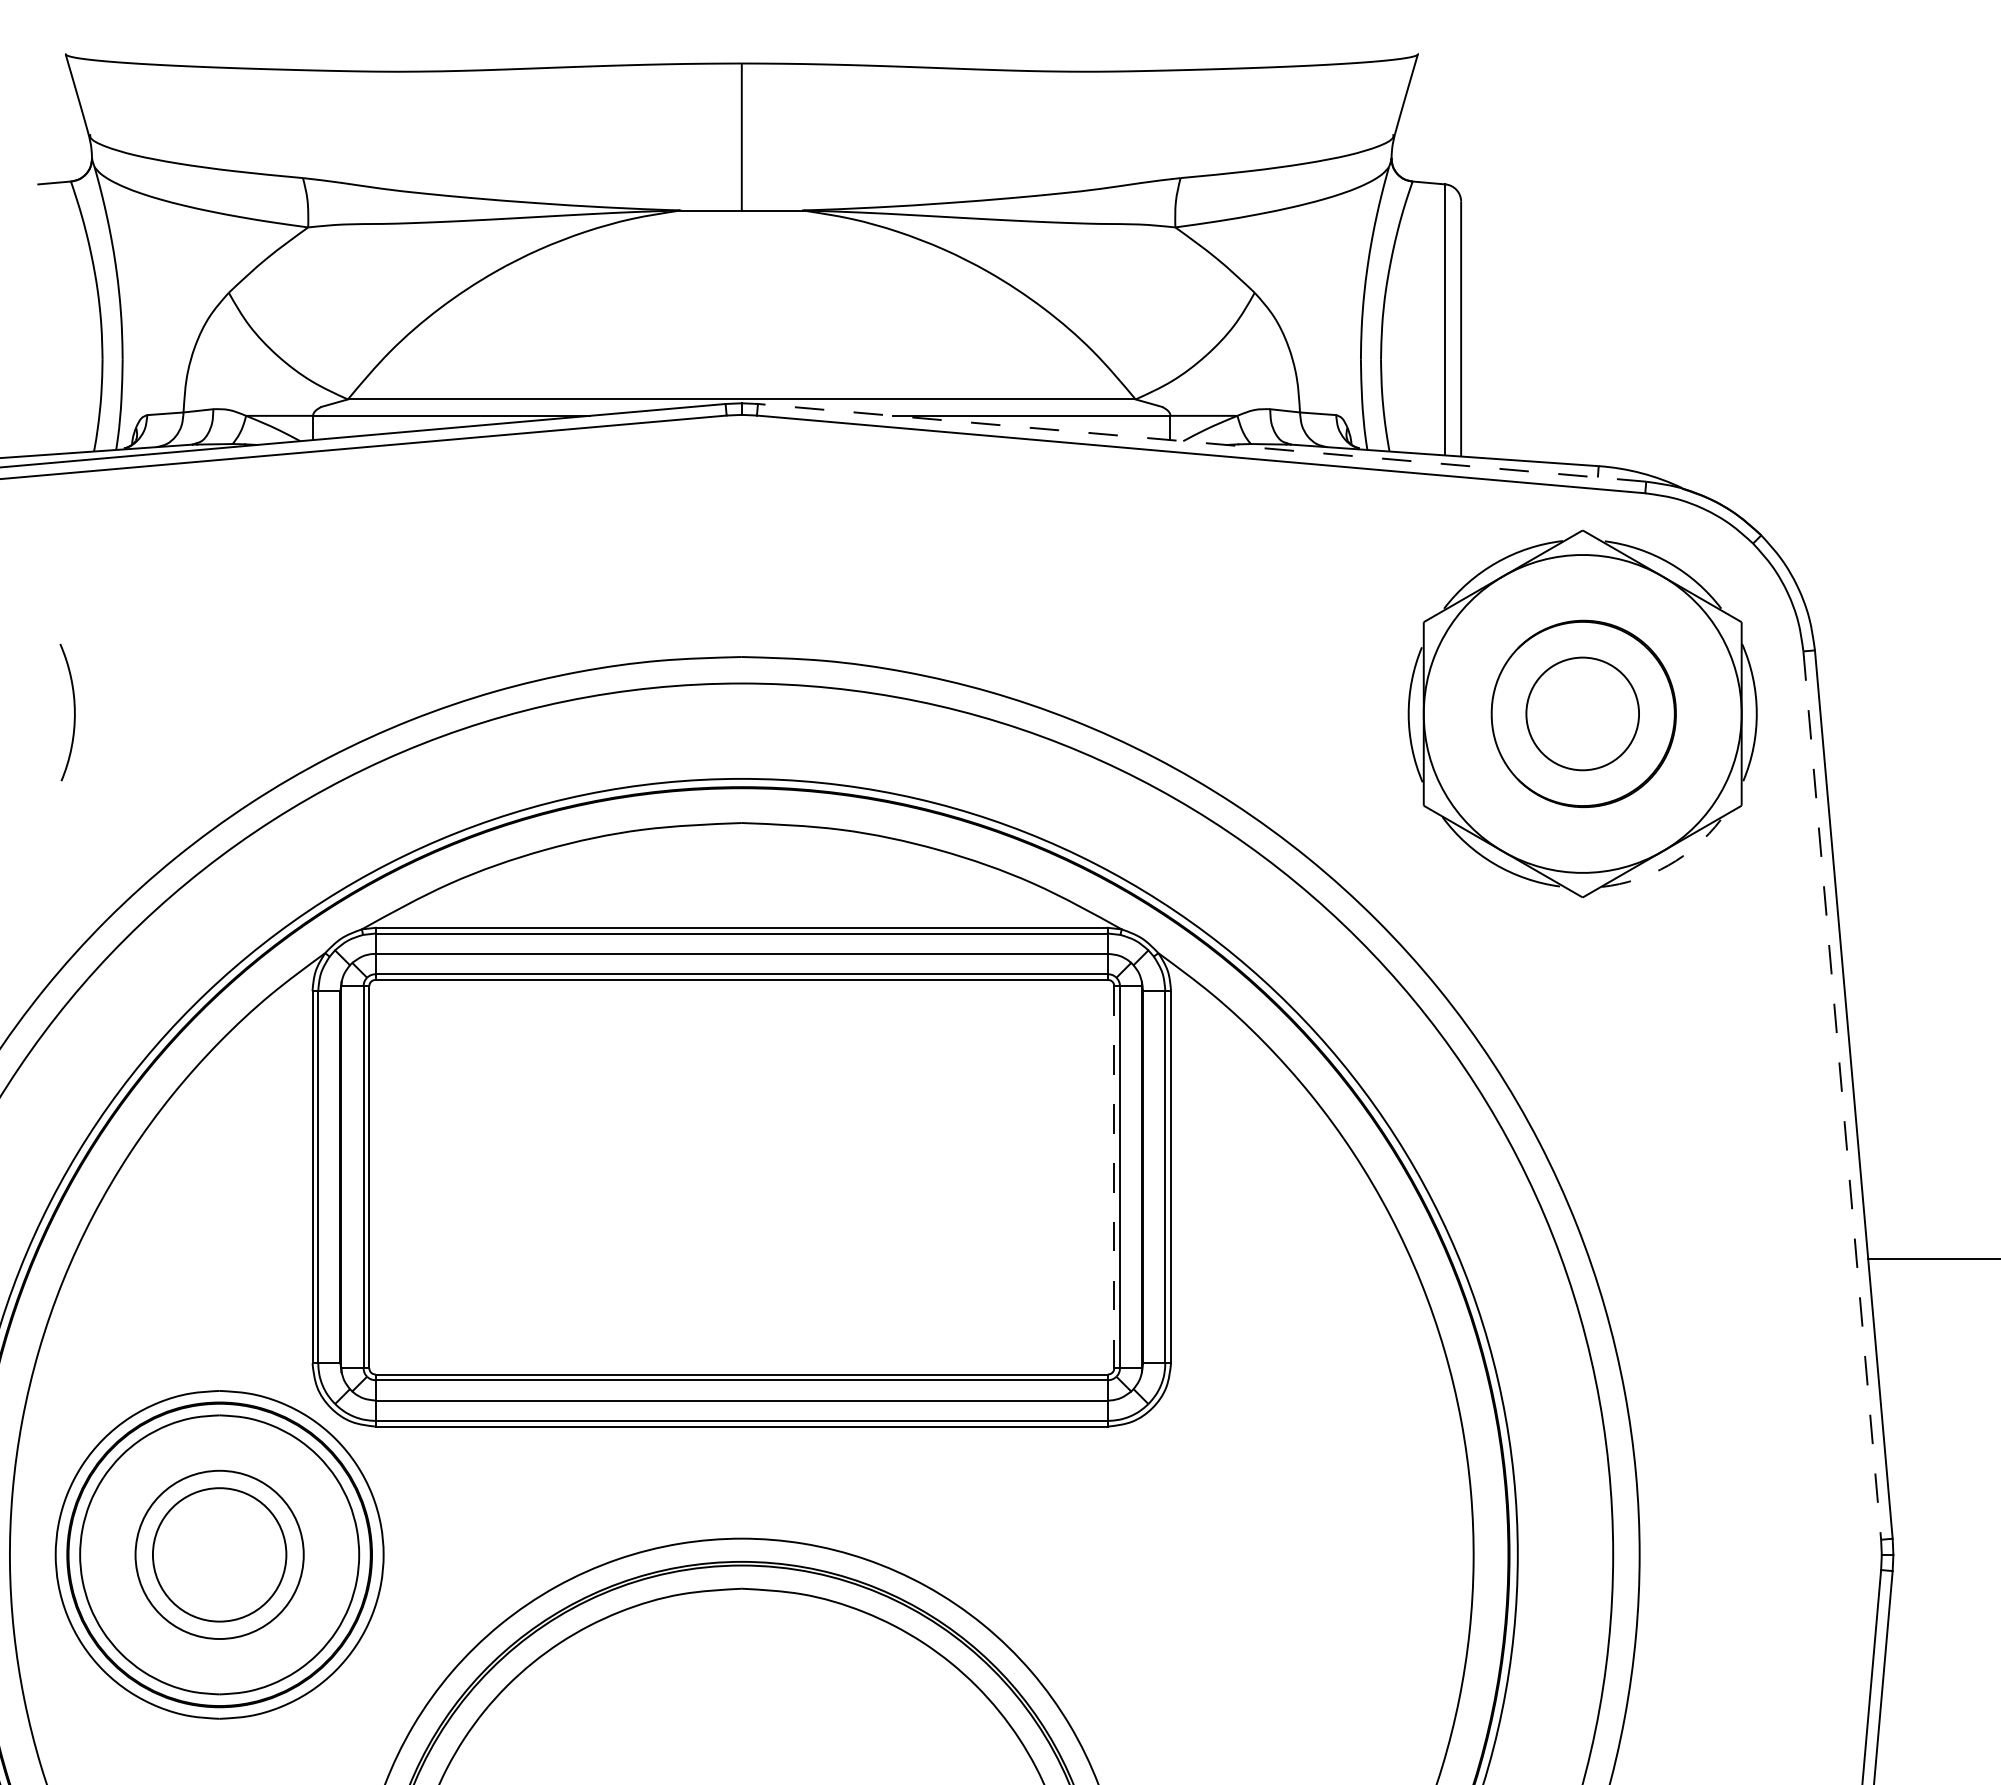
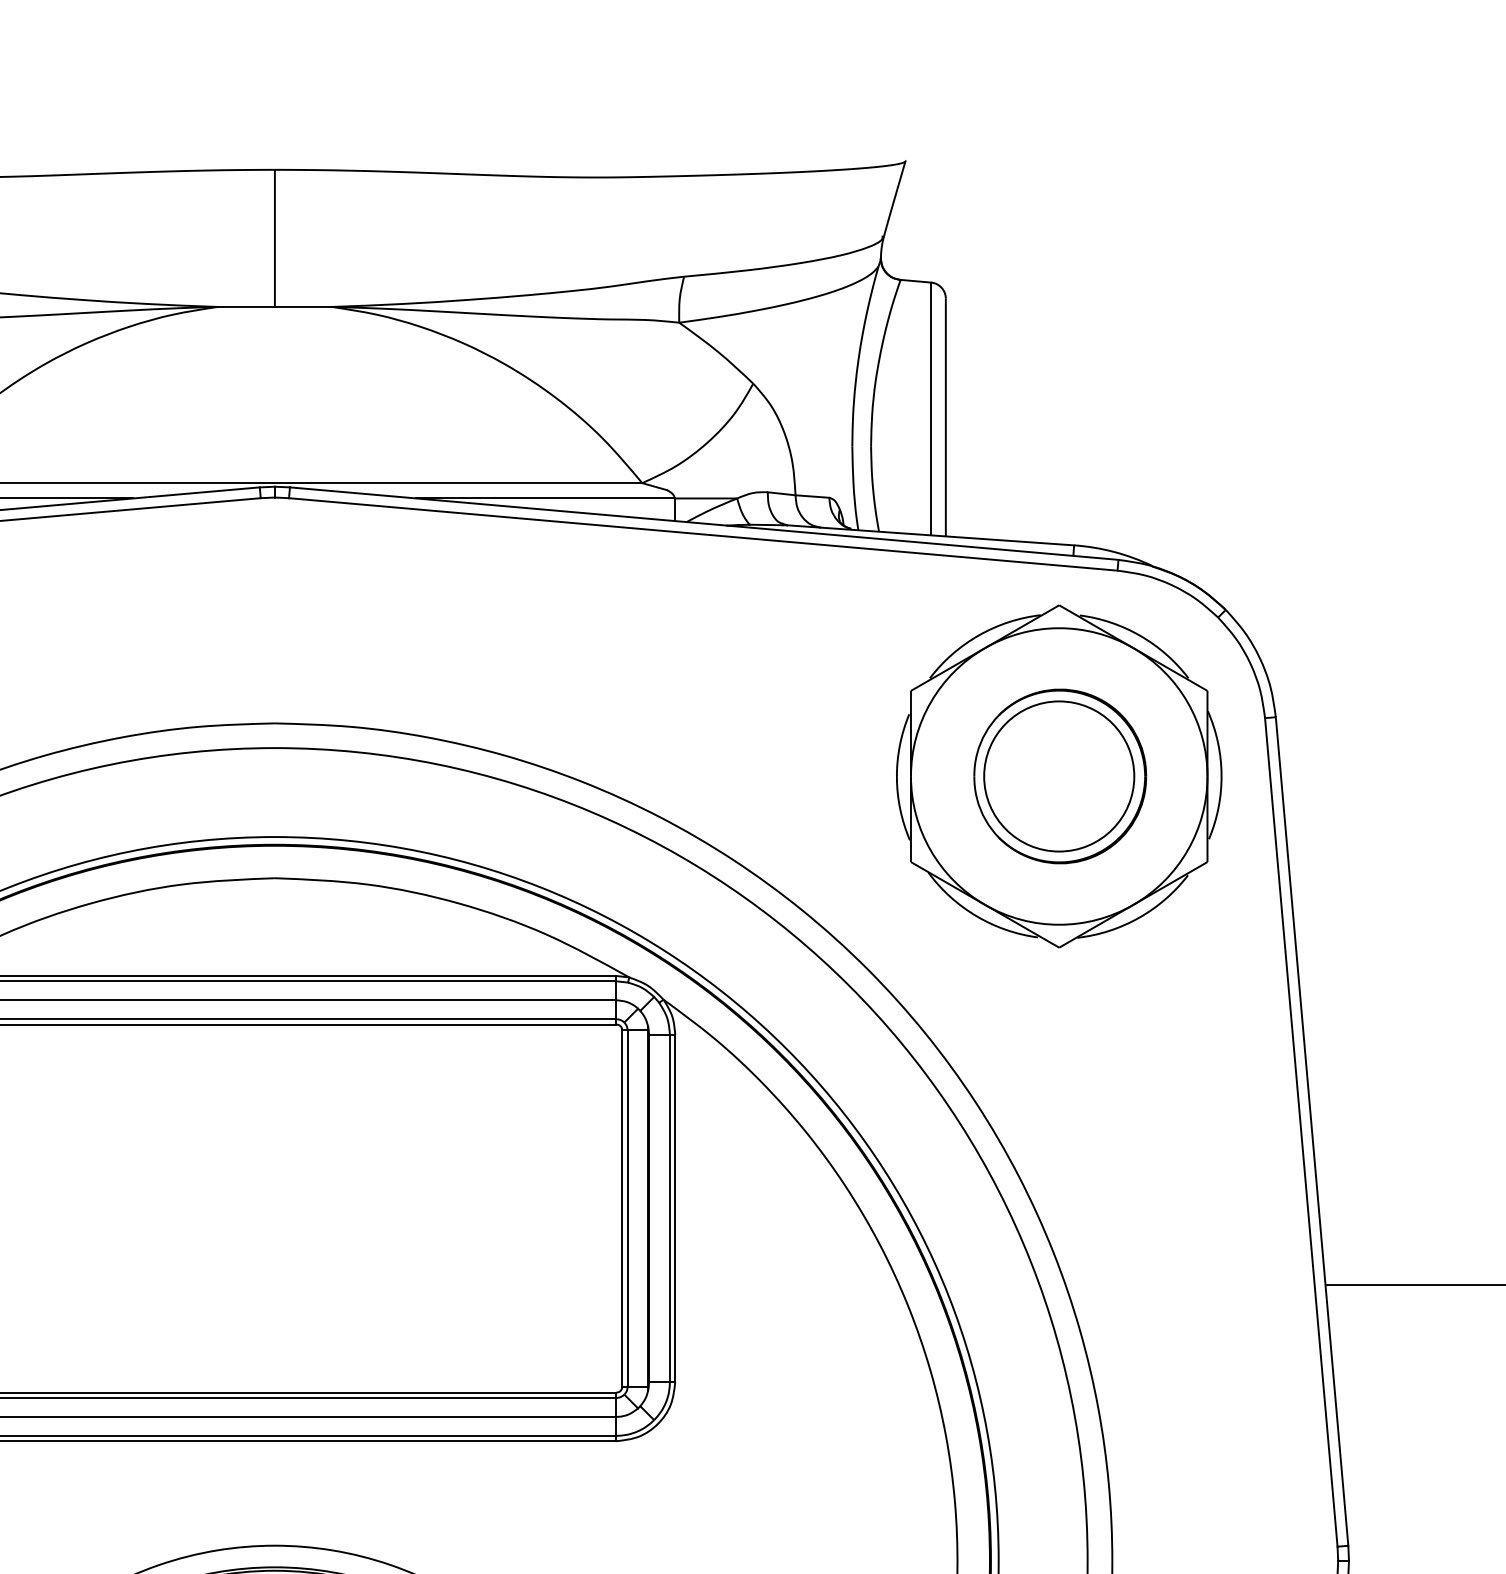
line: (1202, 442) -> (704, 523), dashed -> solid
circle: (1582, 713) -> (1059, 776), size x1.43
arc: (1668, 865) -> (1139, 917), dashed -> solid
line: (1842, 1095) -> (1301, 1132), dashed -> solid
line: (1114, 1177) -> (622, 1208), dashed -> solid

